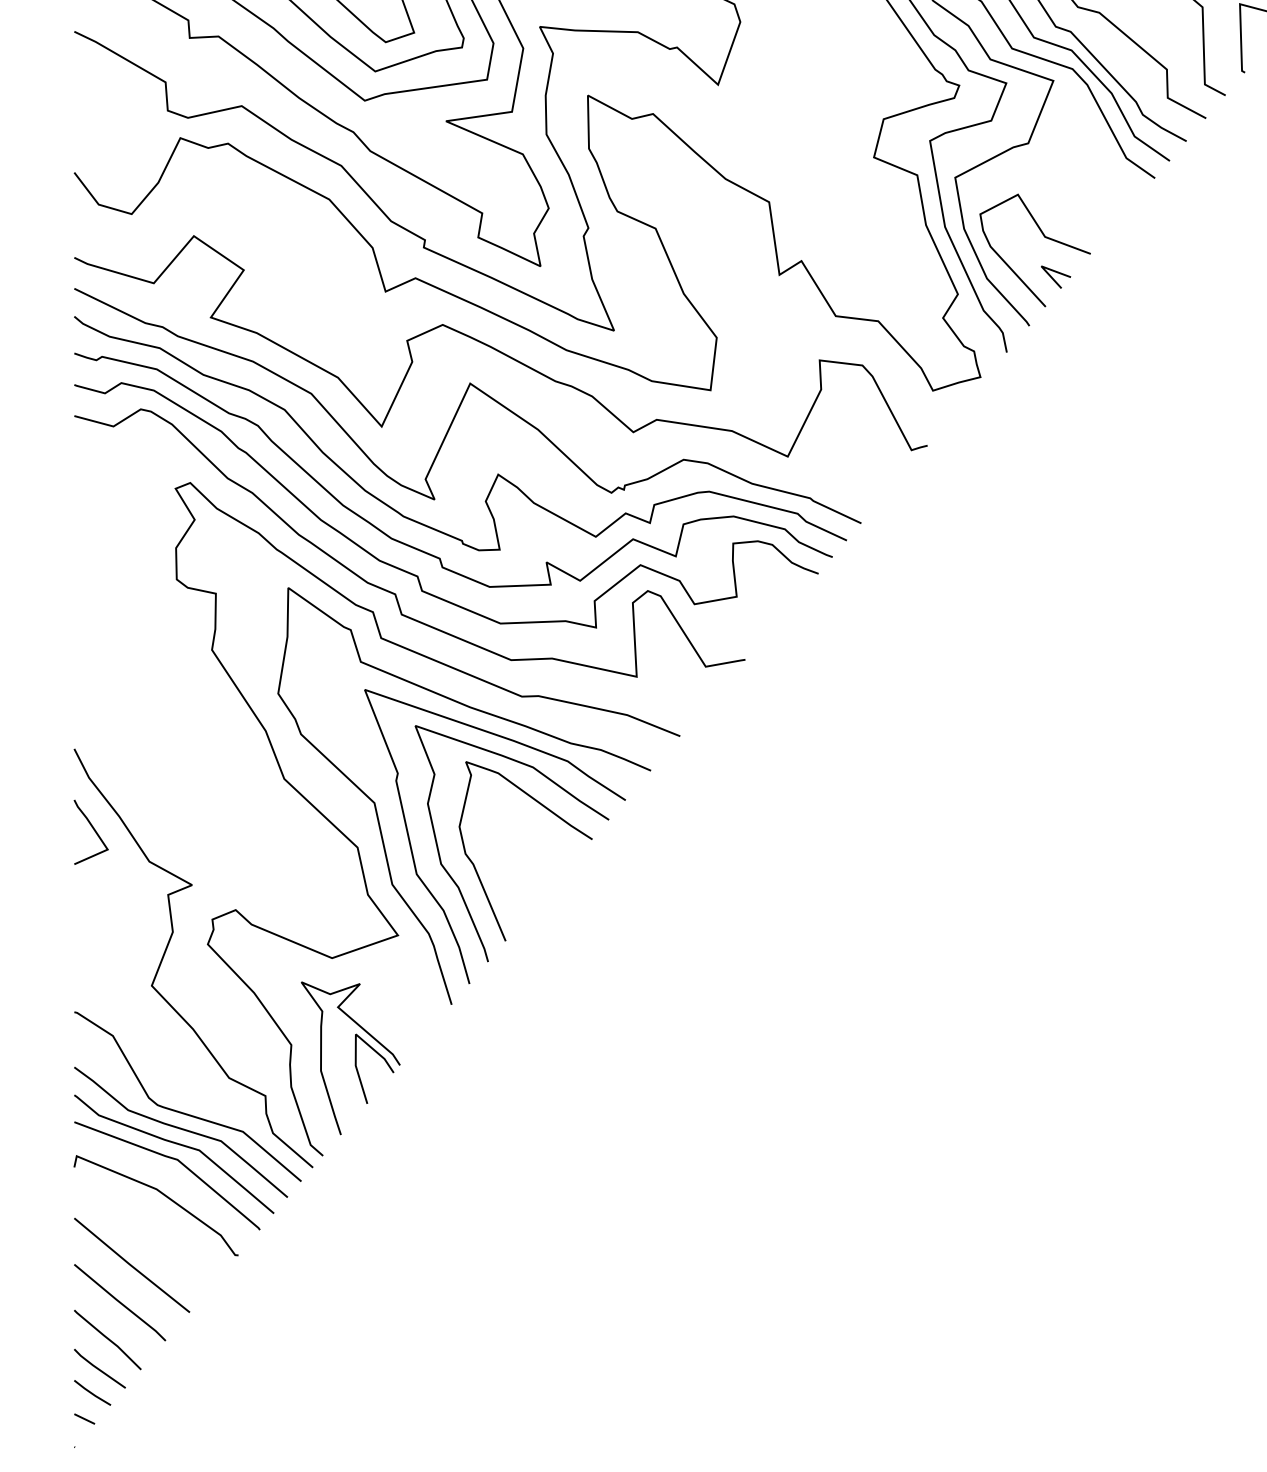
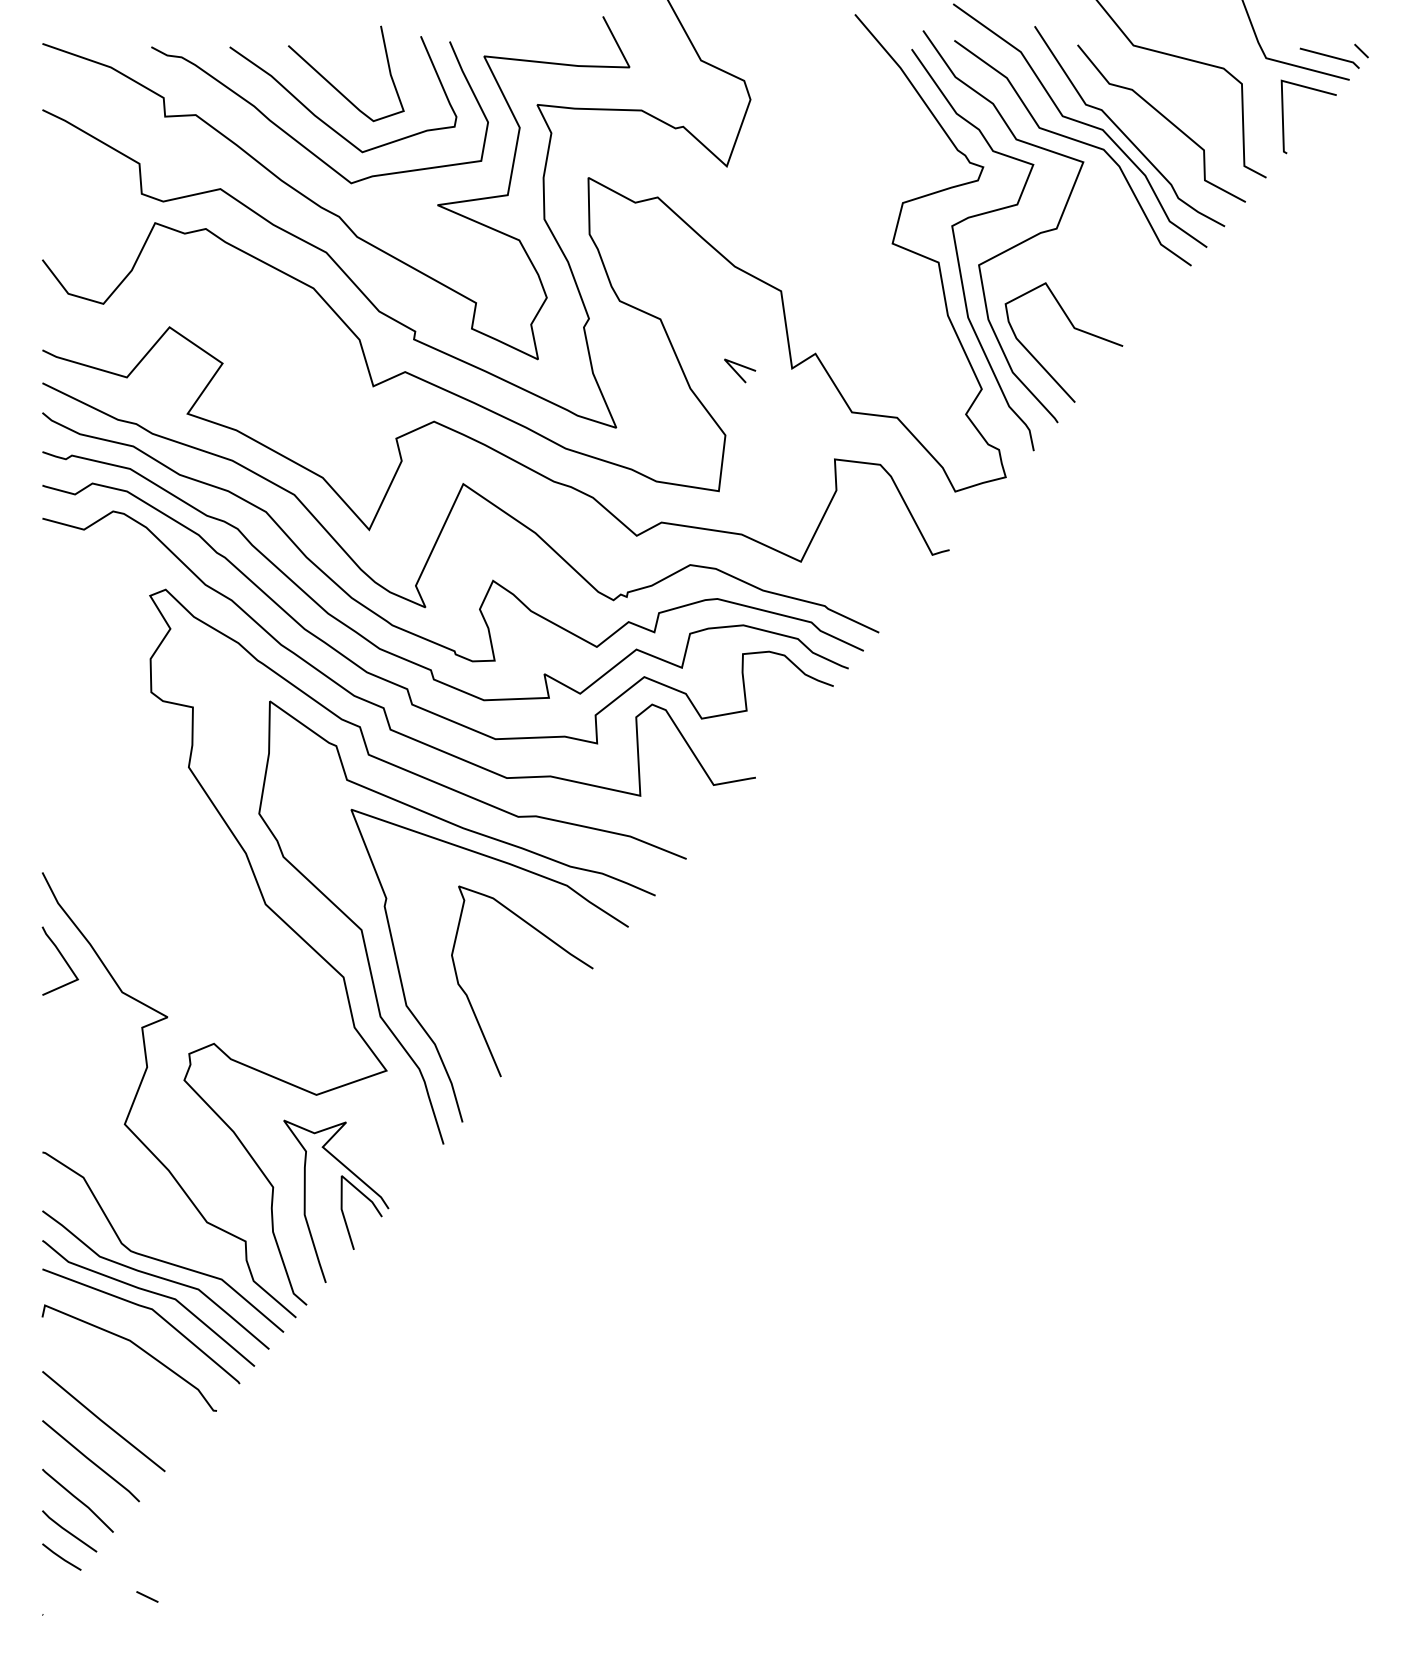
line: (1053, 278) -> (737, 372), moved
curve: (456, 882) -> (448, 1014), removed
line: (84, 1418) -> (147, 1596), moved

